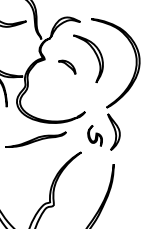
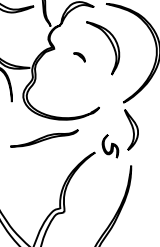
part: (67, 66) -> (79, 56), size x0.6
part: (94, 135) -> (109, 145), moved

